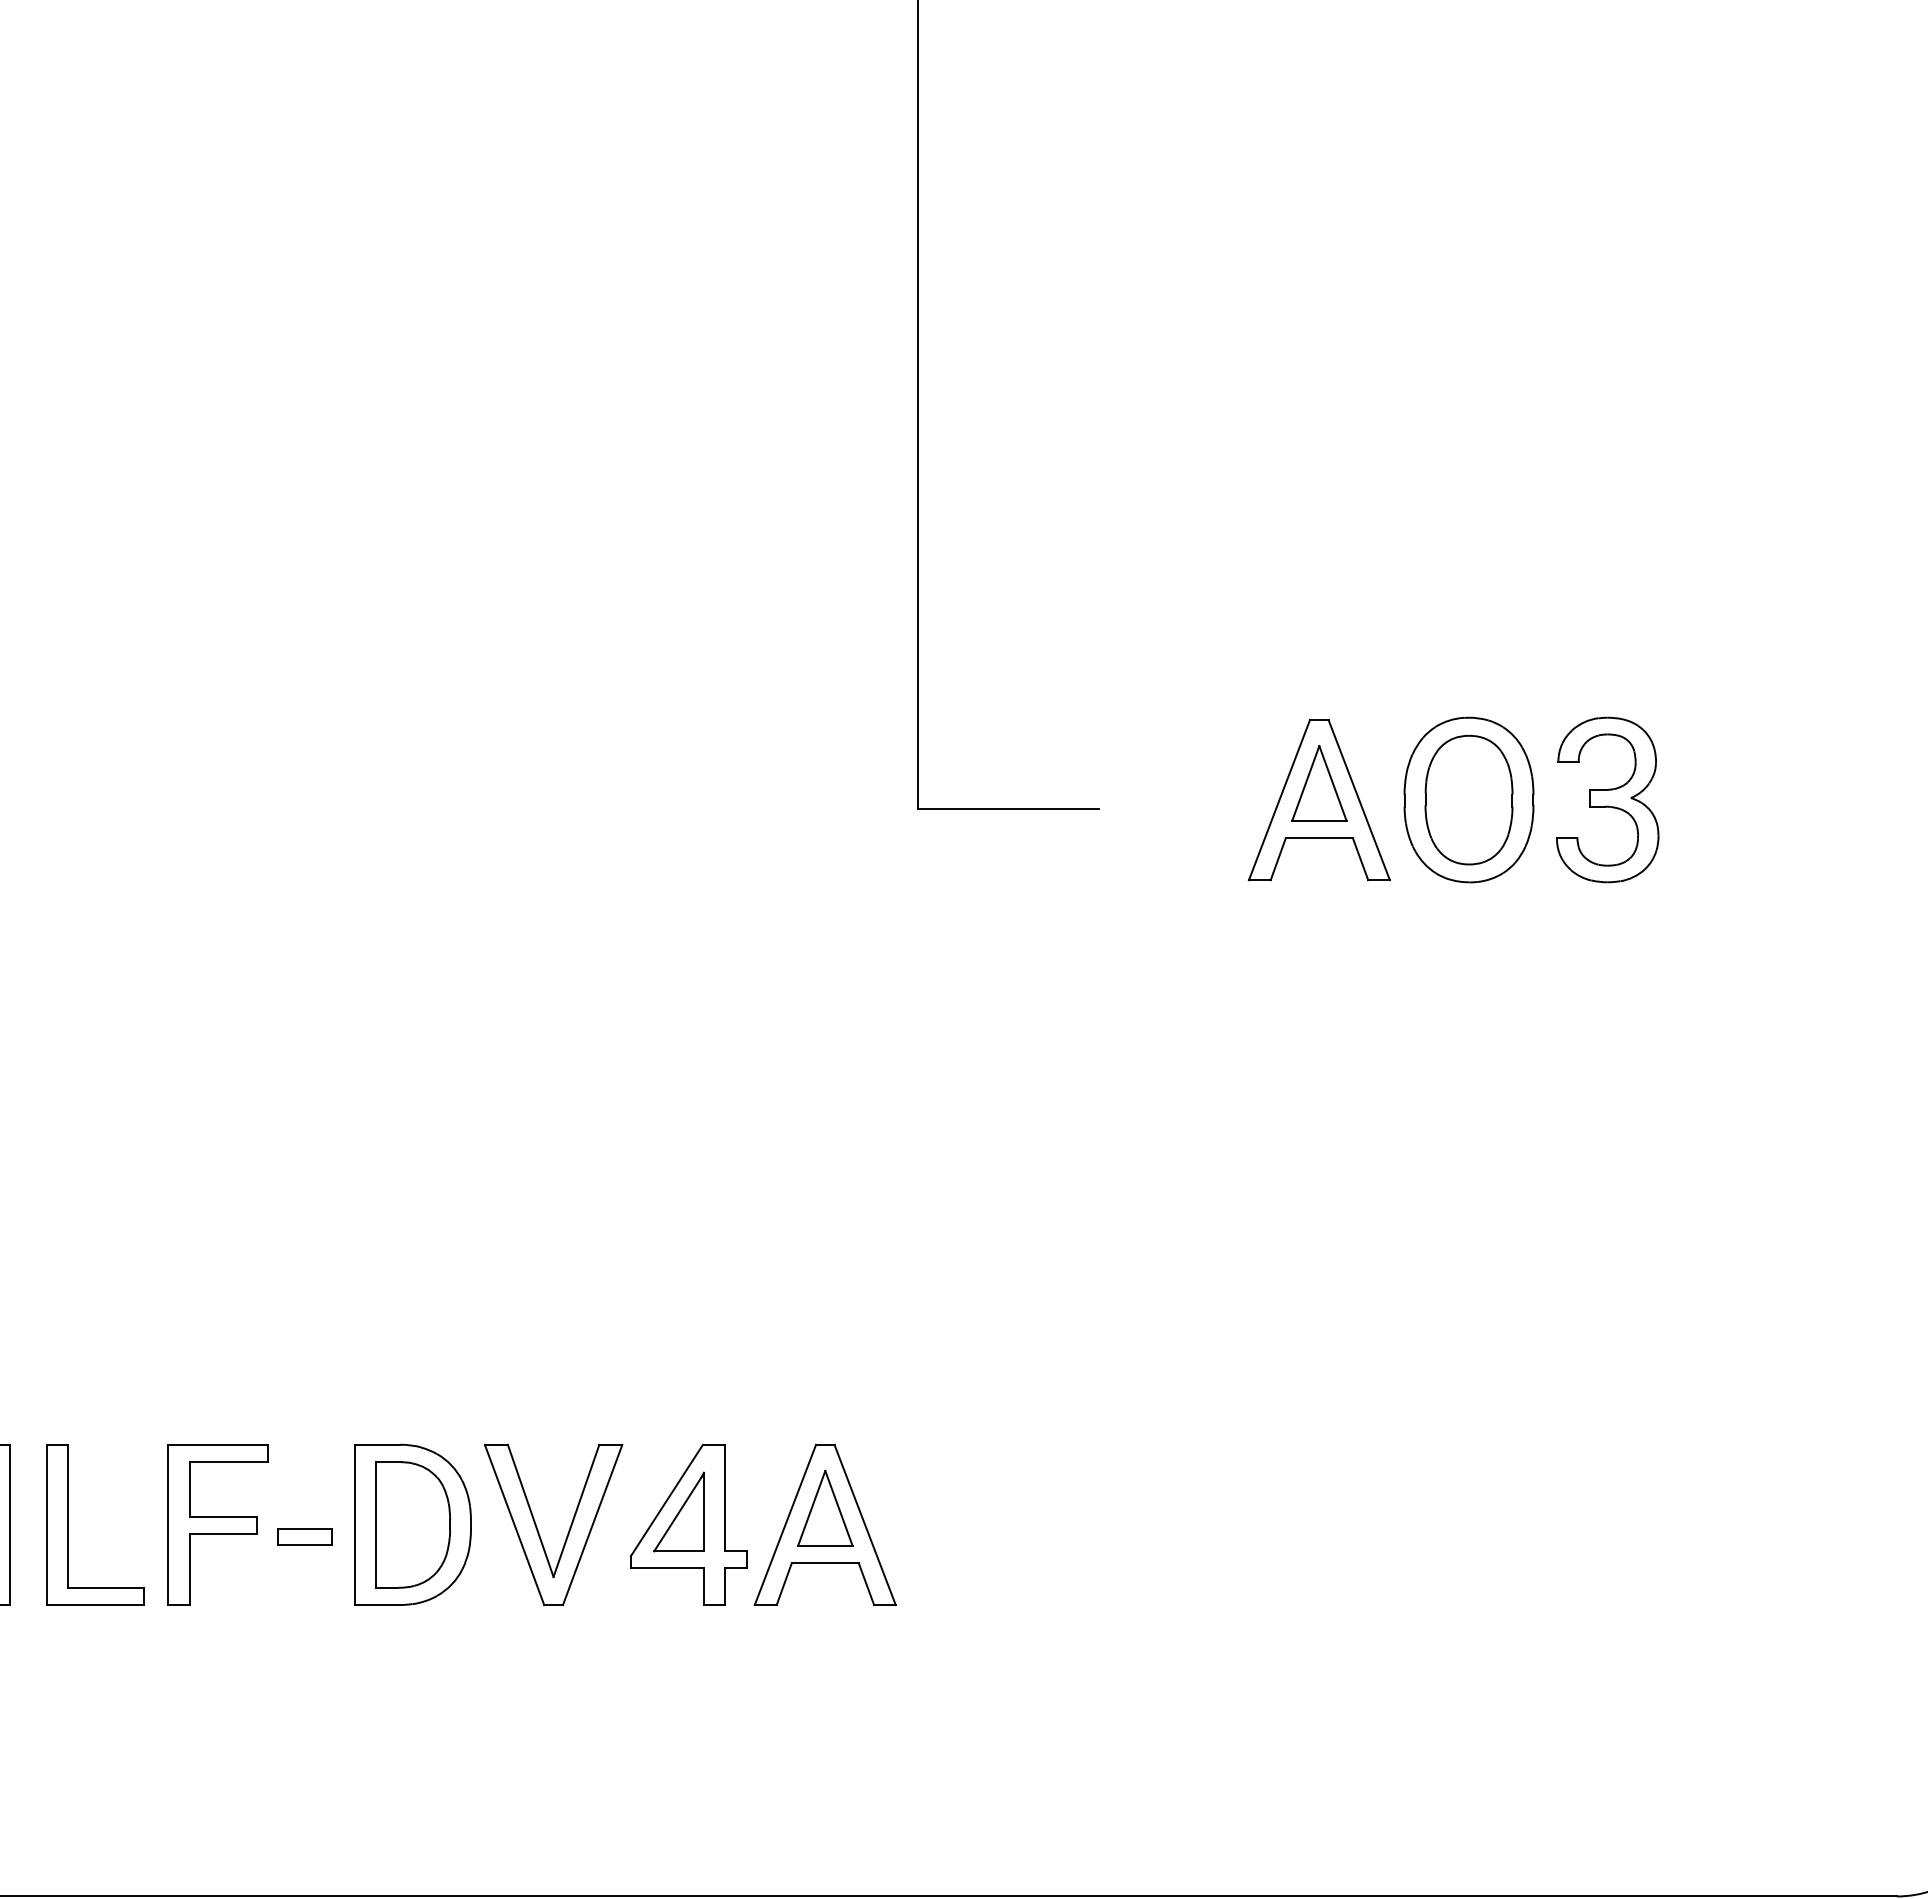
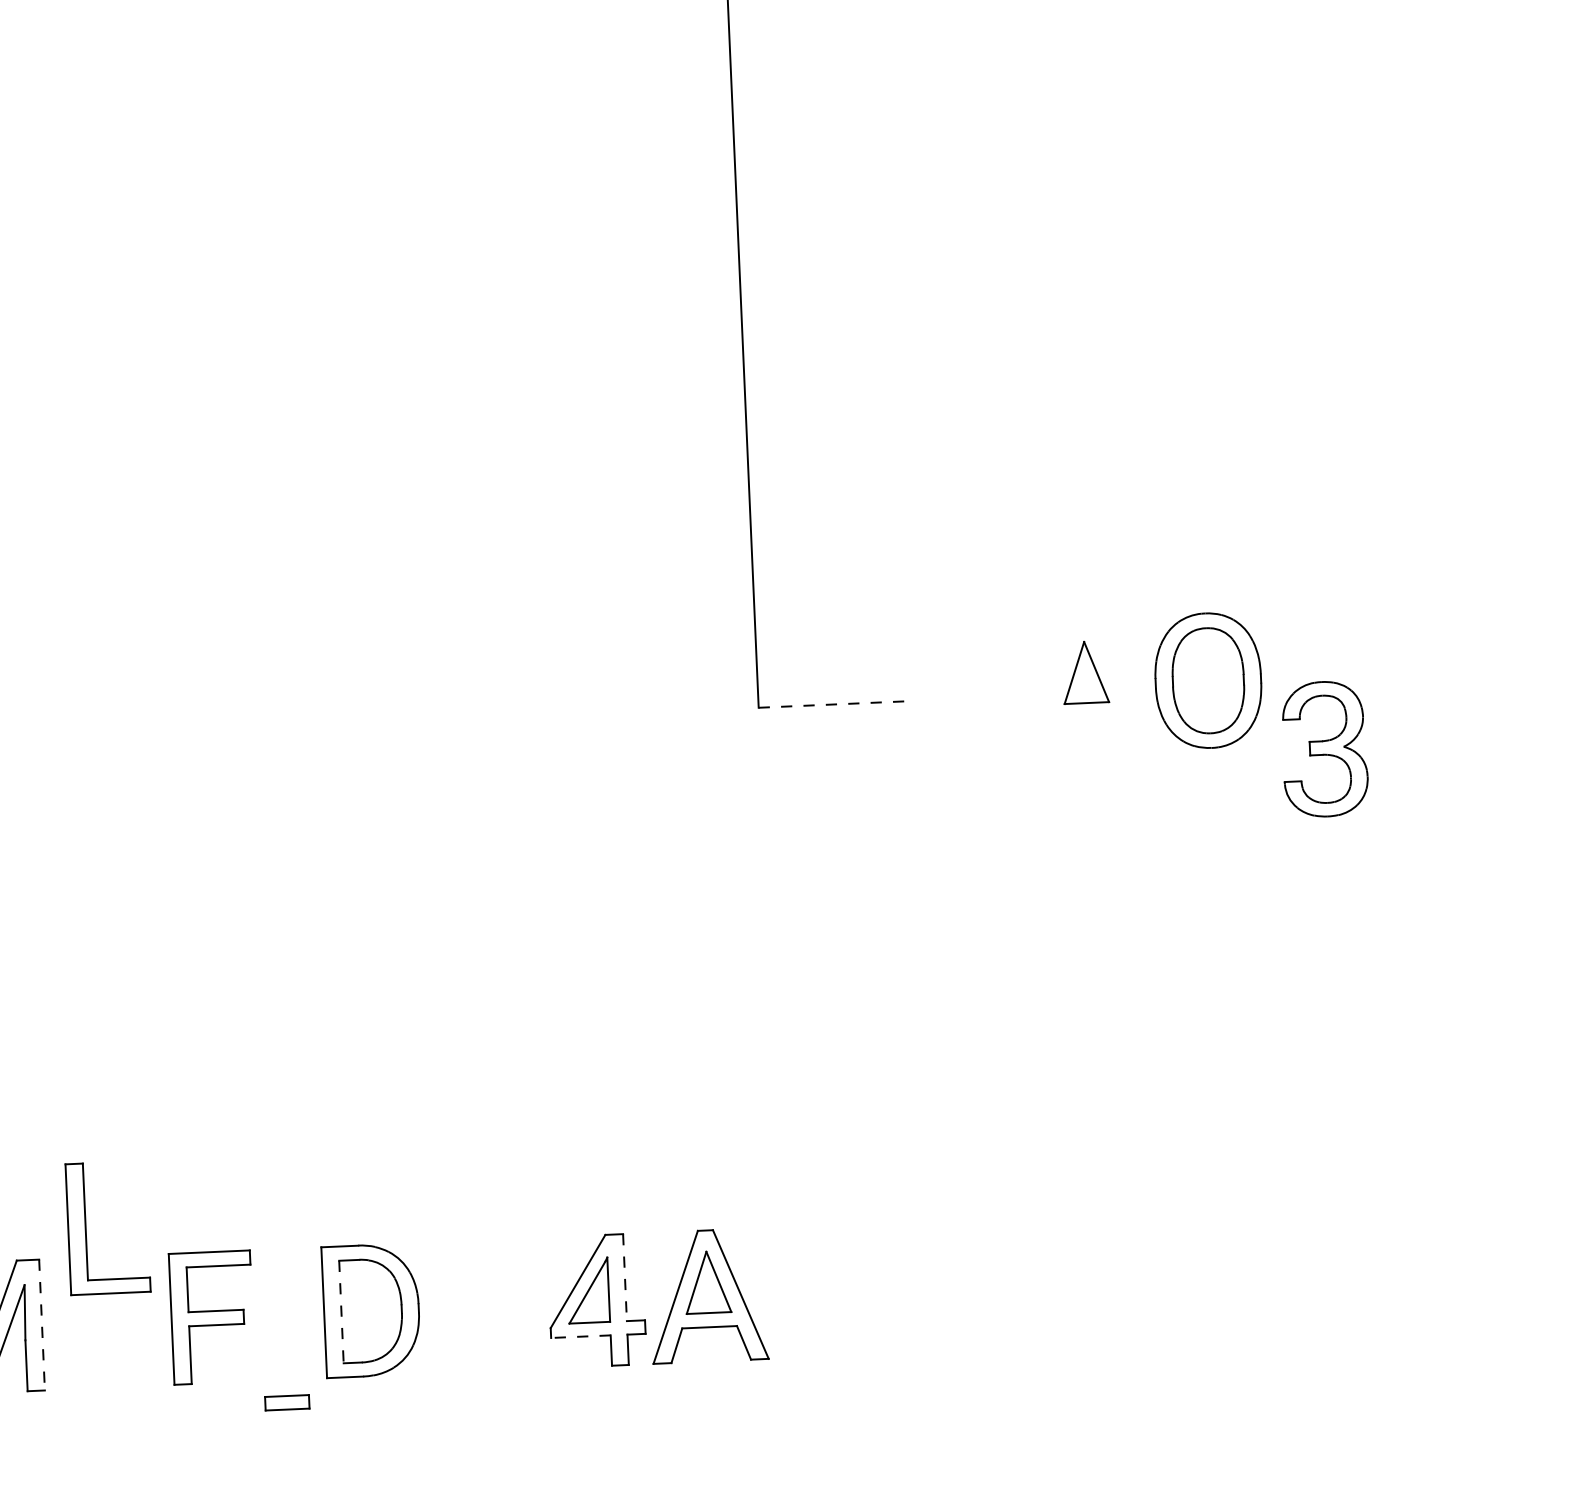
part: (1607, 799) -> (1324, 748), moved
part: (1318, 800) -> (1085, 686), removed
line: (1008, 809) -> (832, 704), solid -> dashed
line: (724, 1498) -> (624, 1277), solid -> dashed
part: (68, 1524) -> (85, 1228), moved
line: (9, 1525) -> (41, 1325), solid -> dashed
line: (376, 1525) -> (341, 1312), solid -> dashed
part: (538, 1529) -> (474, 1309), removed
part: (304, 1536) -> (286, 1402), moved
line: (667, 1567) -> (580, 1336), solid -> dashed

